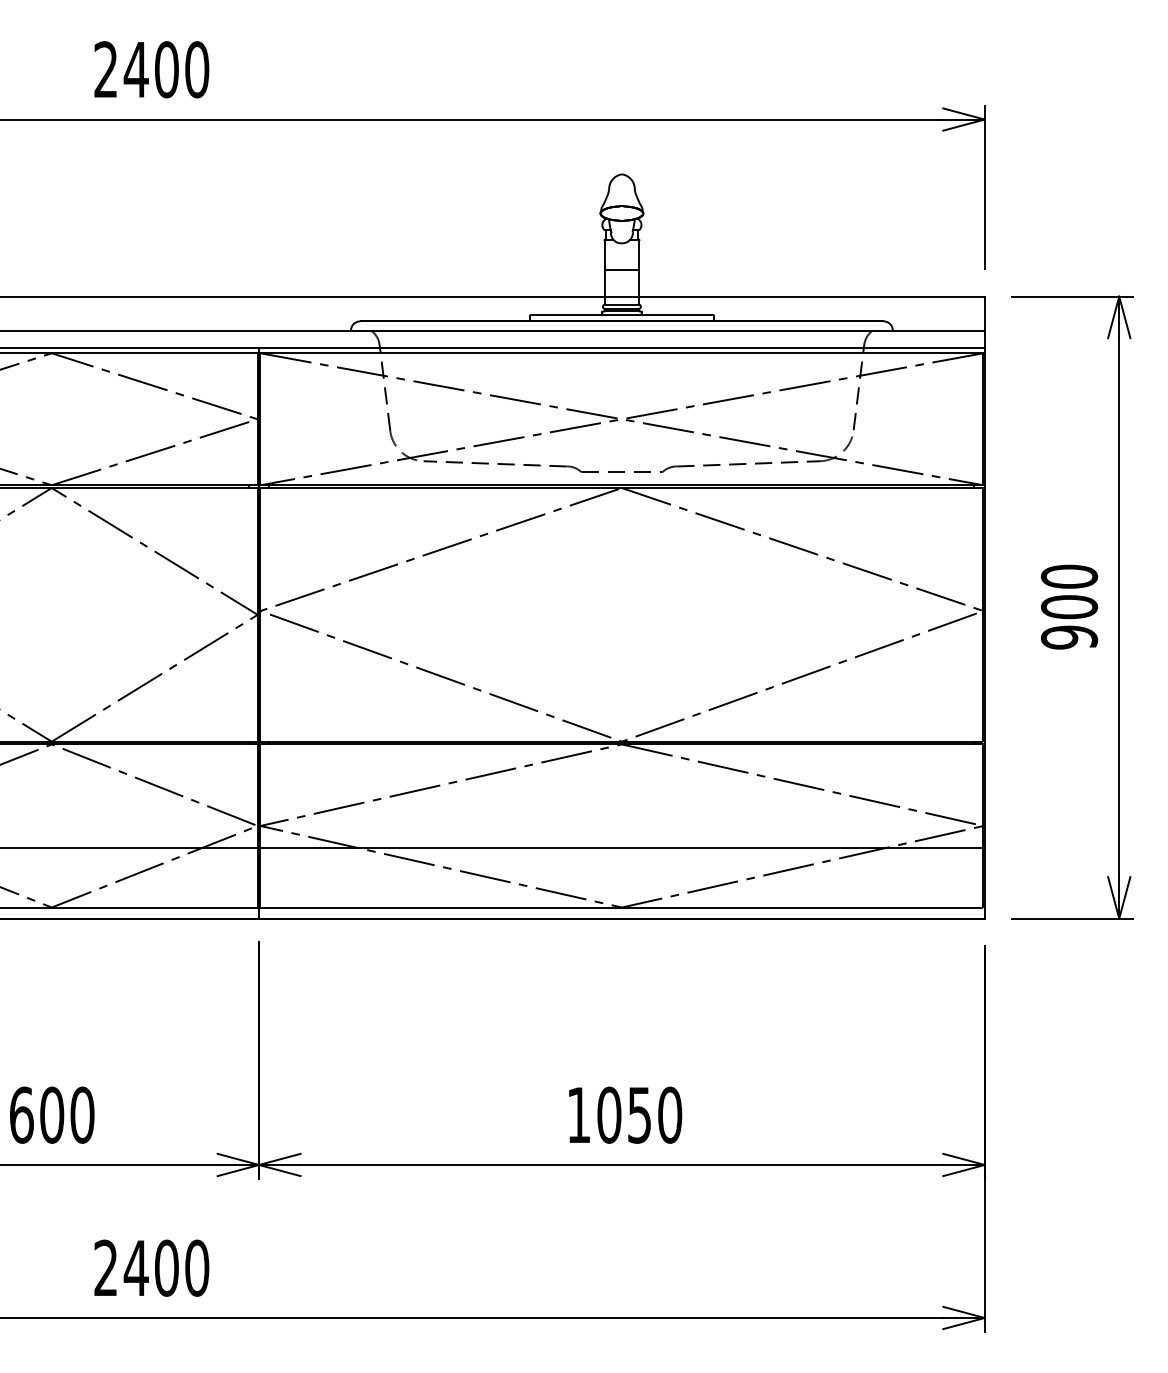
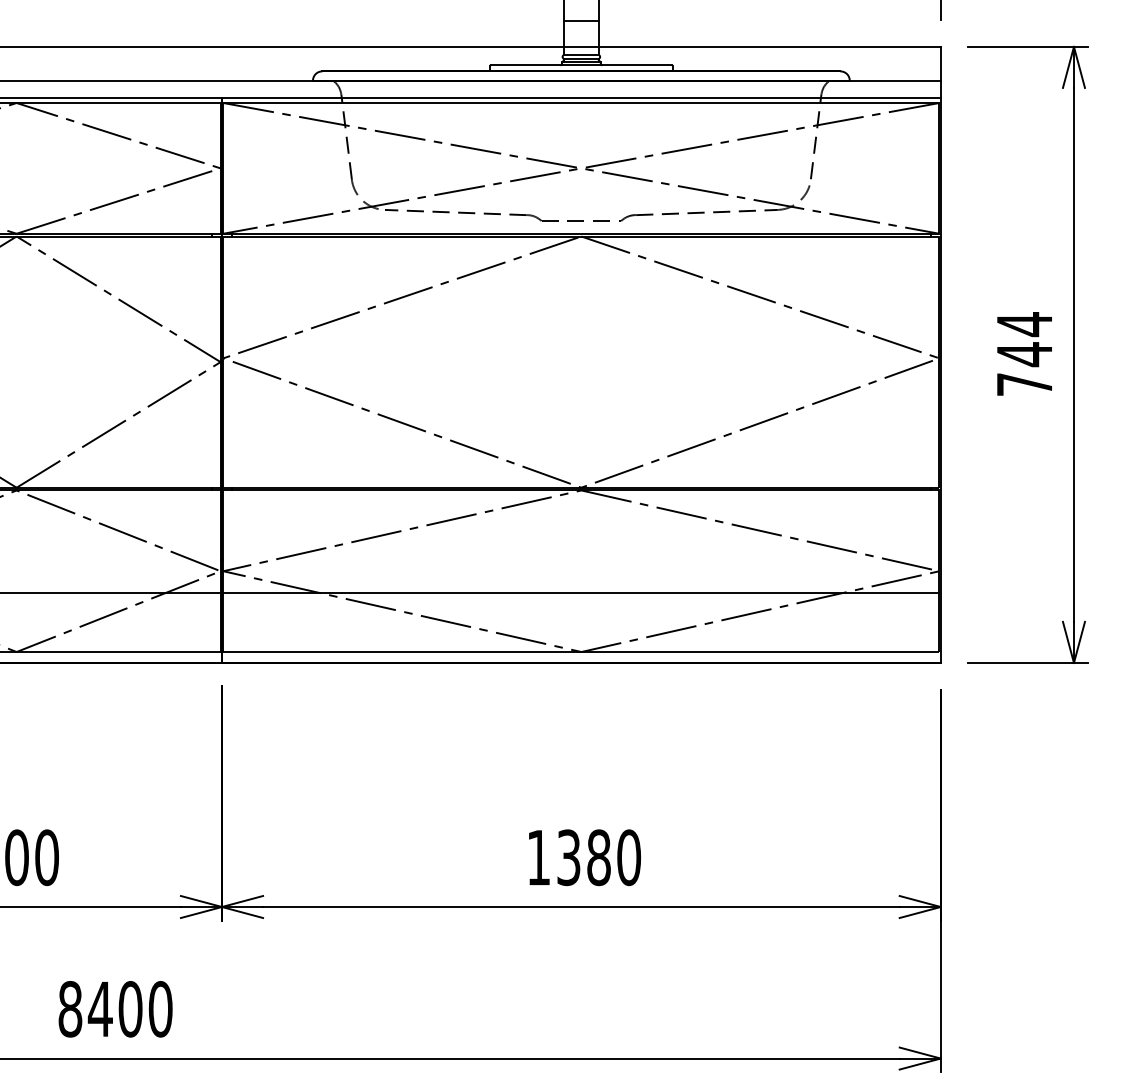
text: (1069, 606) -> (1024, 353), 900 -> 744
text: (624, 1114) -> (583, 857), 1050 -> 1380
text: (105, 1267) -> (69, 1008), 2400 -> 8400

